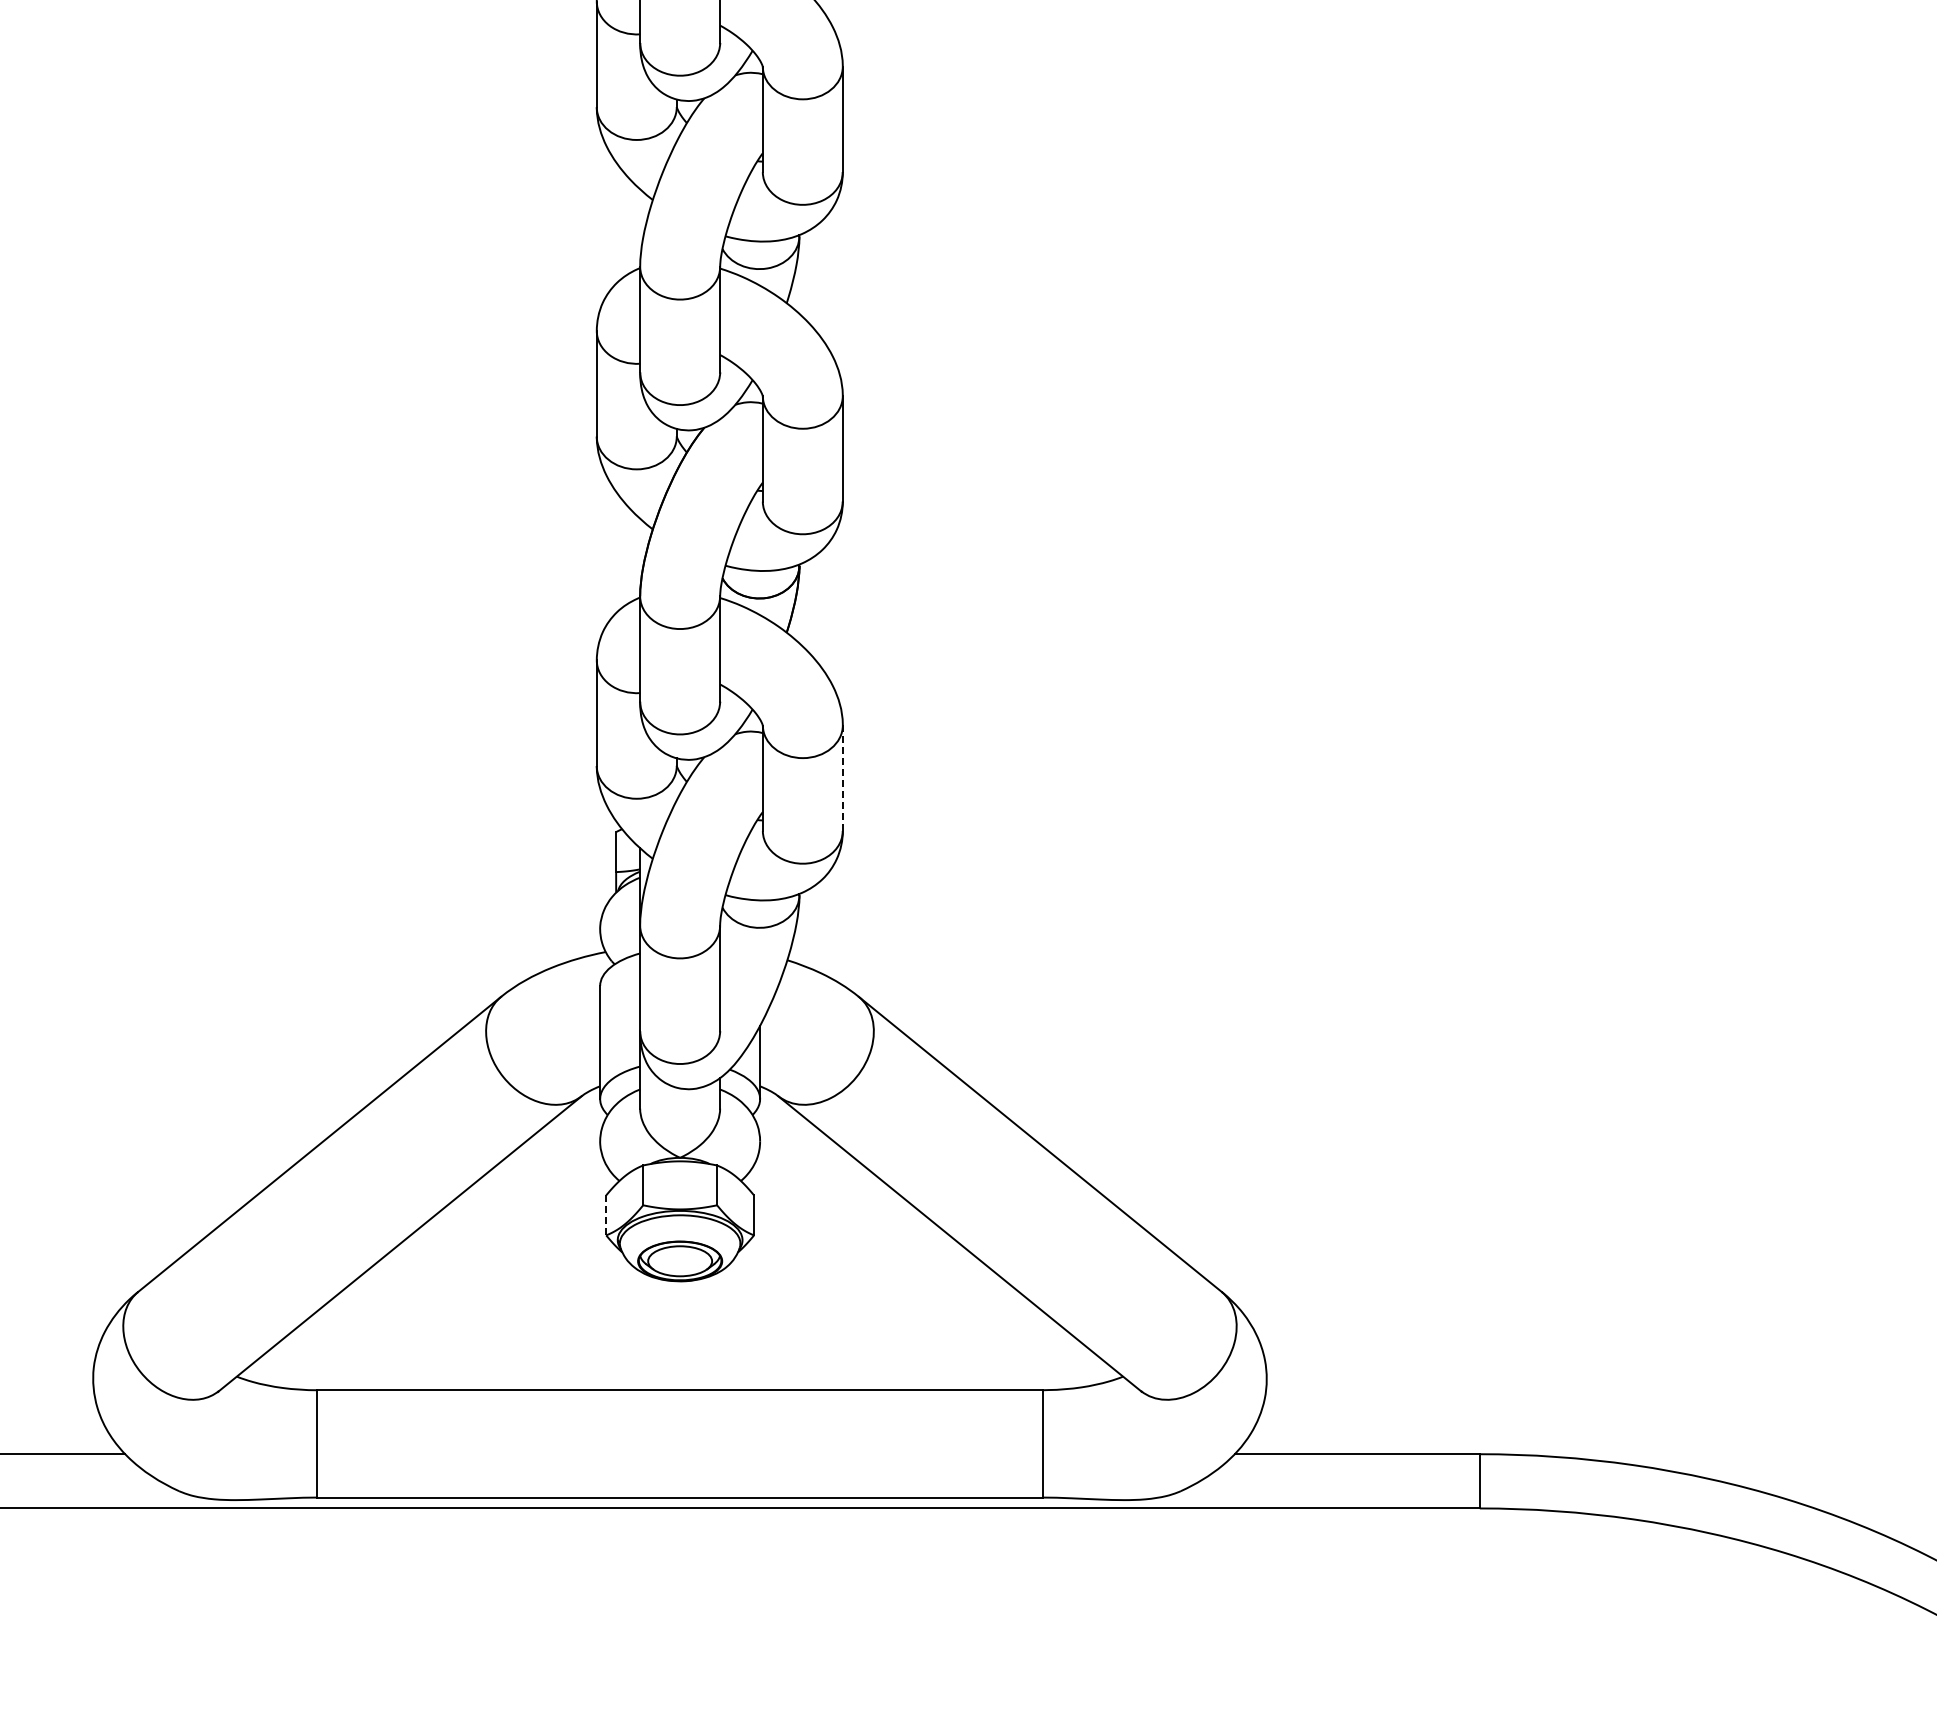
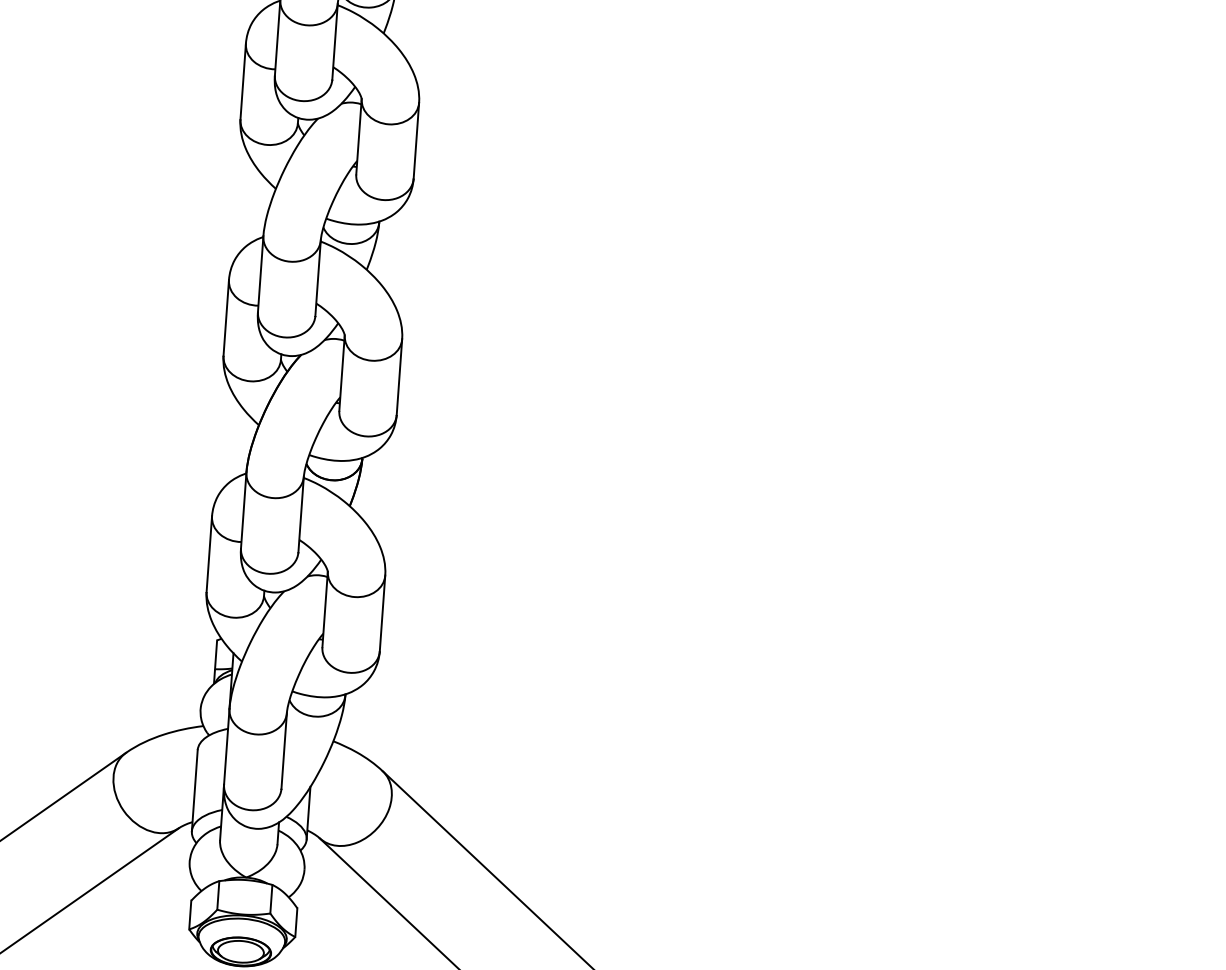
line: (842, 778) -> (382, 613), dashed -> solid
line: (606, 1215) -> (190, 915), dashed -> solid

